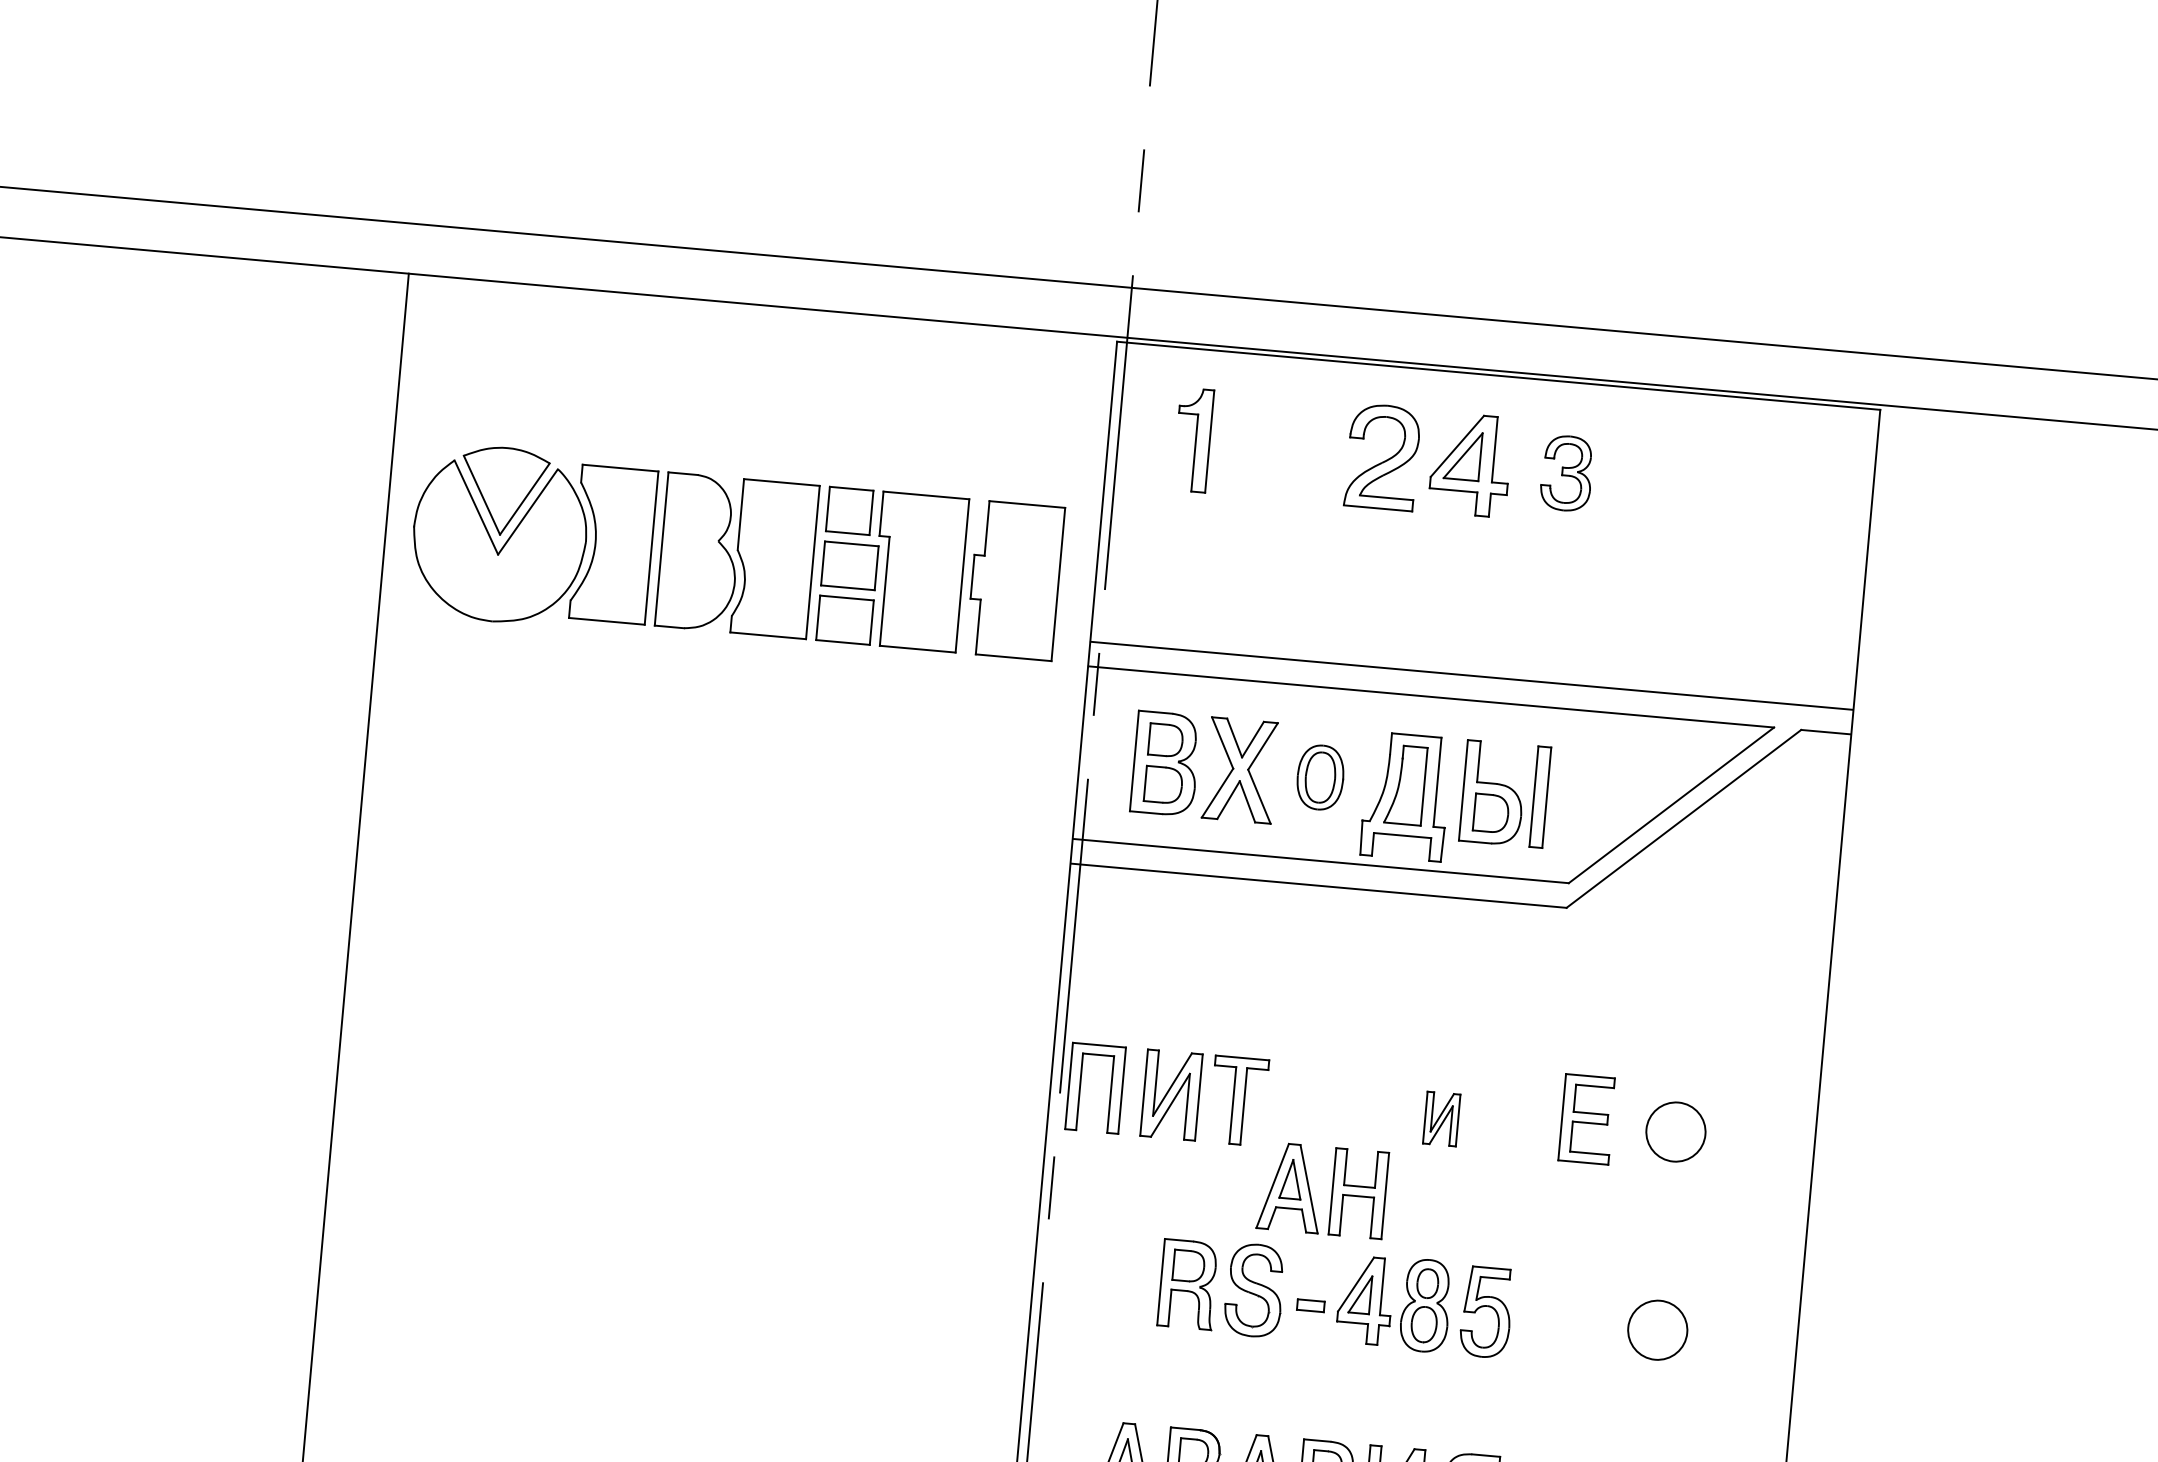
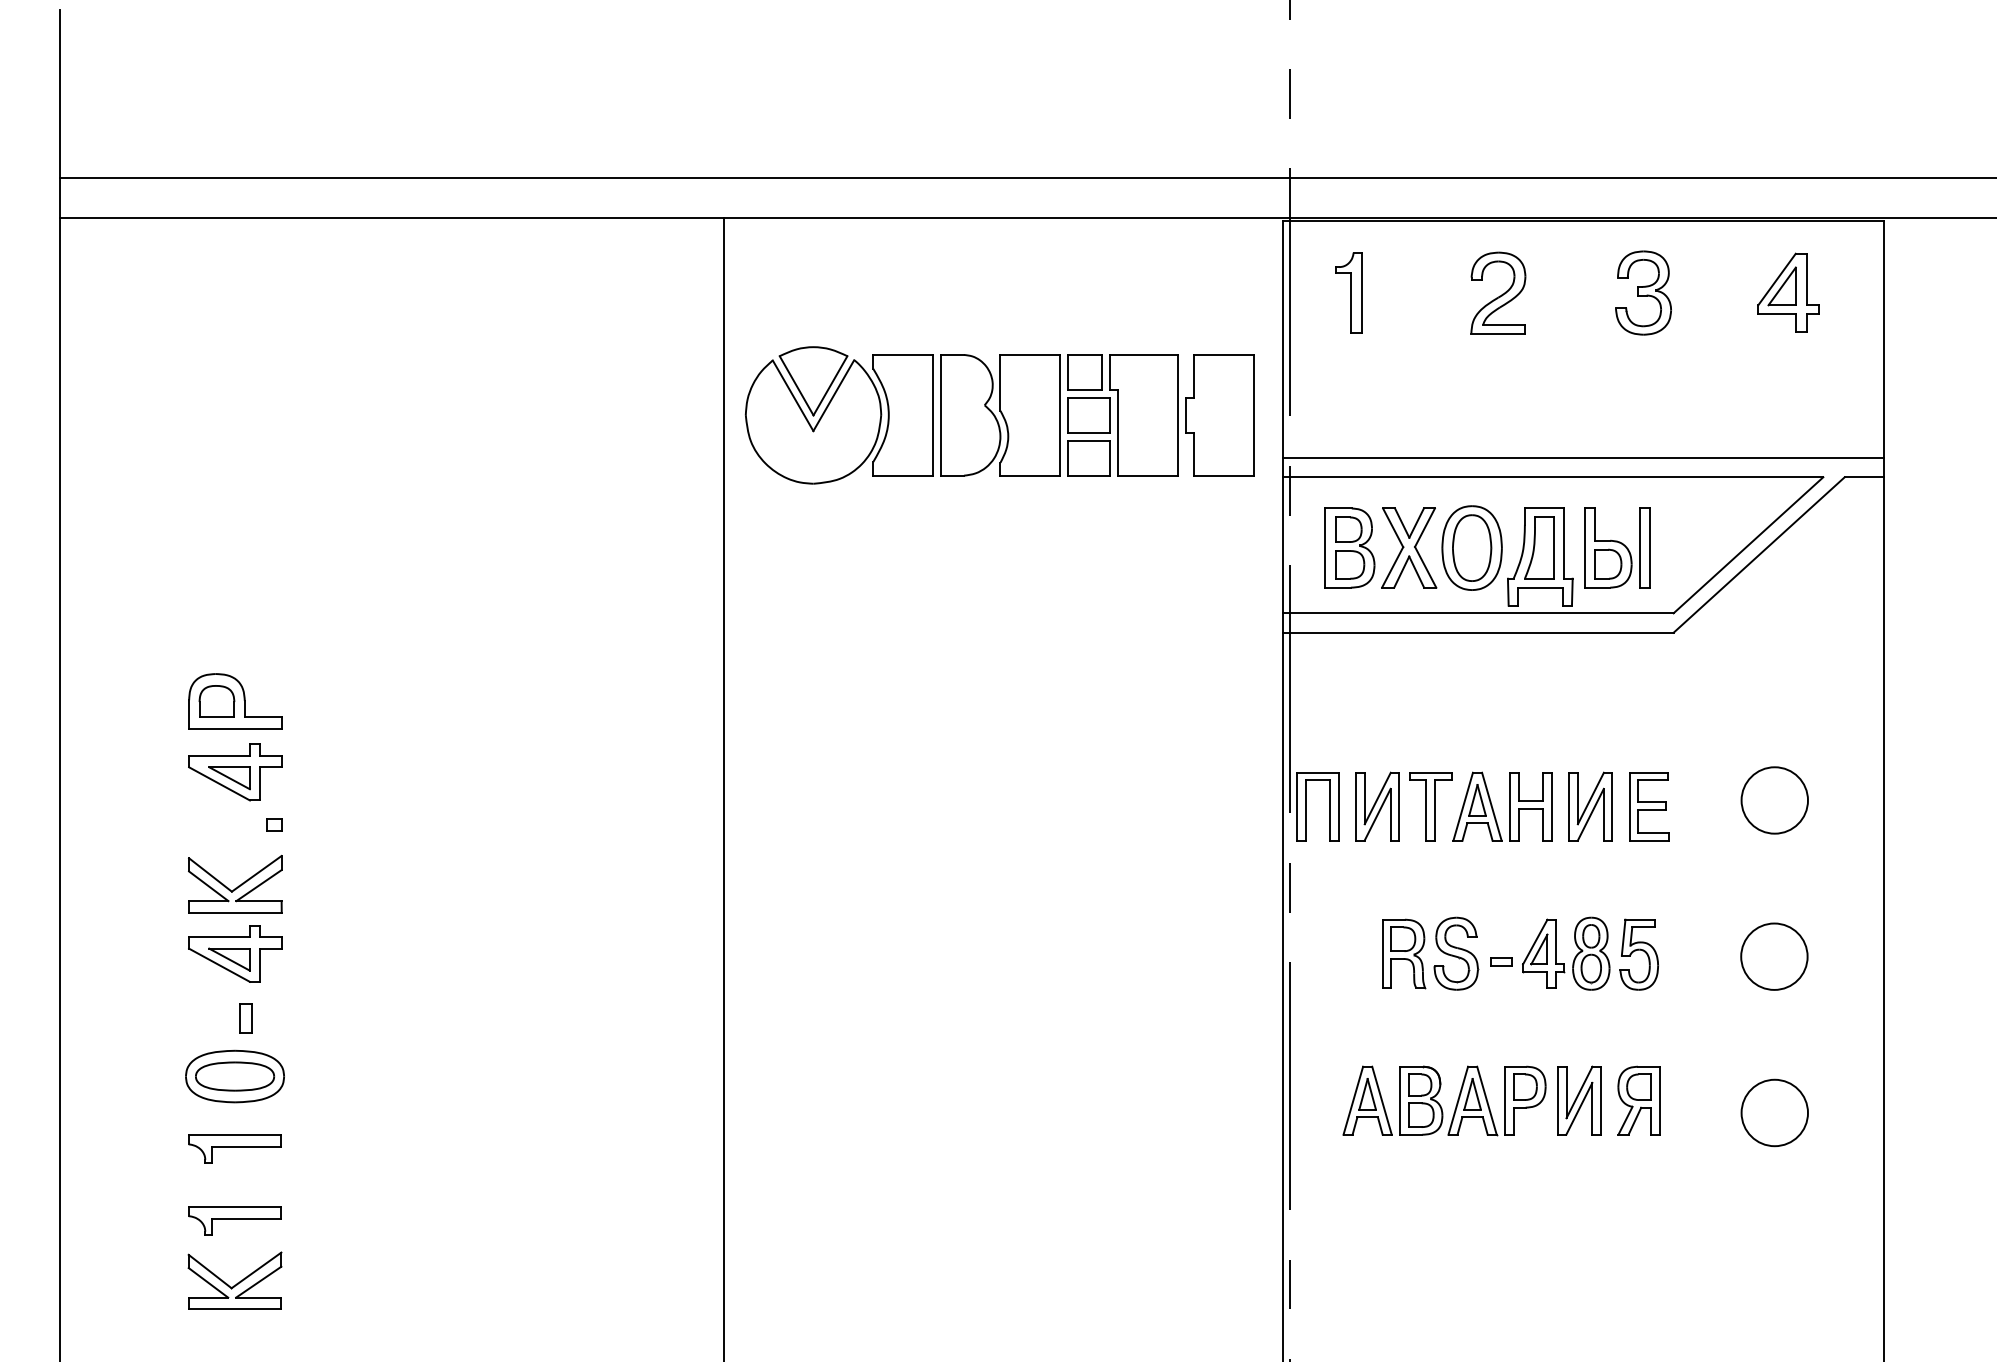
part: (1470, 464) -> (1788, 292), moved
part: (1566, 472) -> (1643, 292), size x1.43
part: (1319, 776) -> (1471, 547), size x1.67
part: (1441, 1118) -> (1590, 806), size x1.67
part: (1587, 1119) -> (1649, 806), moved
circle: (1675, 1132) -> (1774, 800), size x1.43
part: (1331, 1190) -> (1509, 806), moved
circle: (1657, 1329) -> (1774, 956), size x1.43

